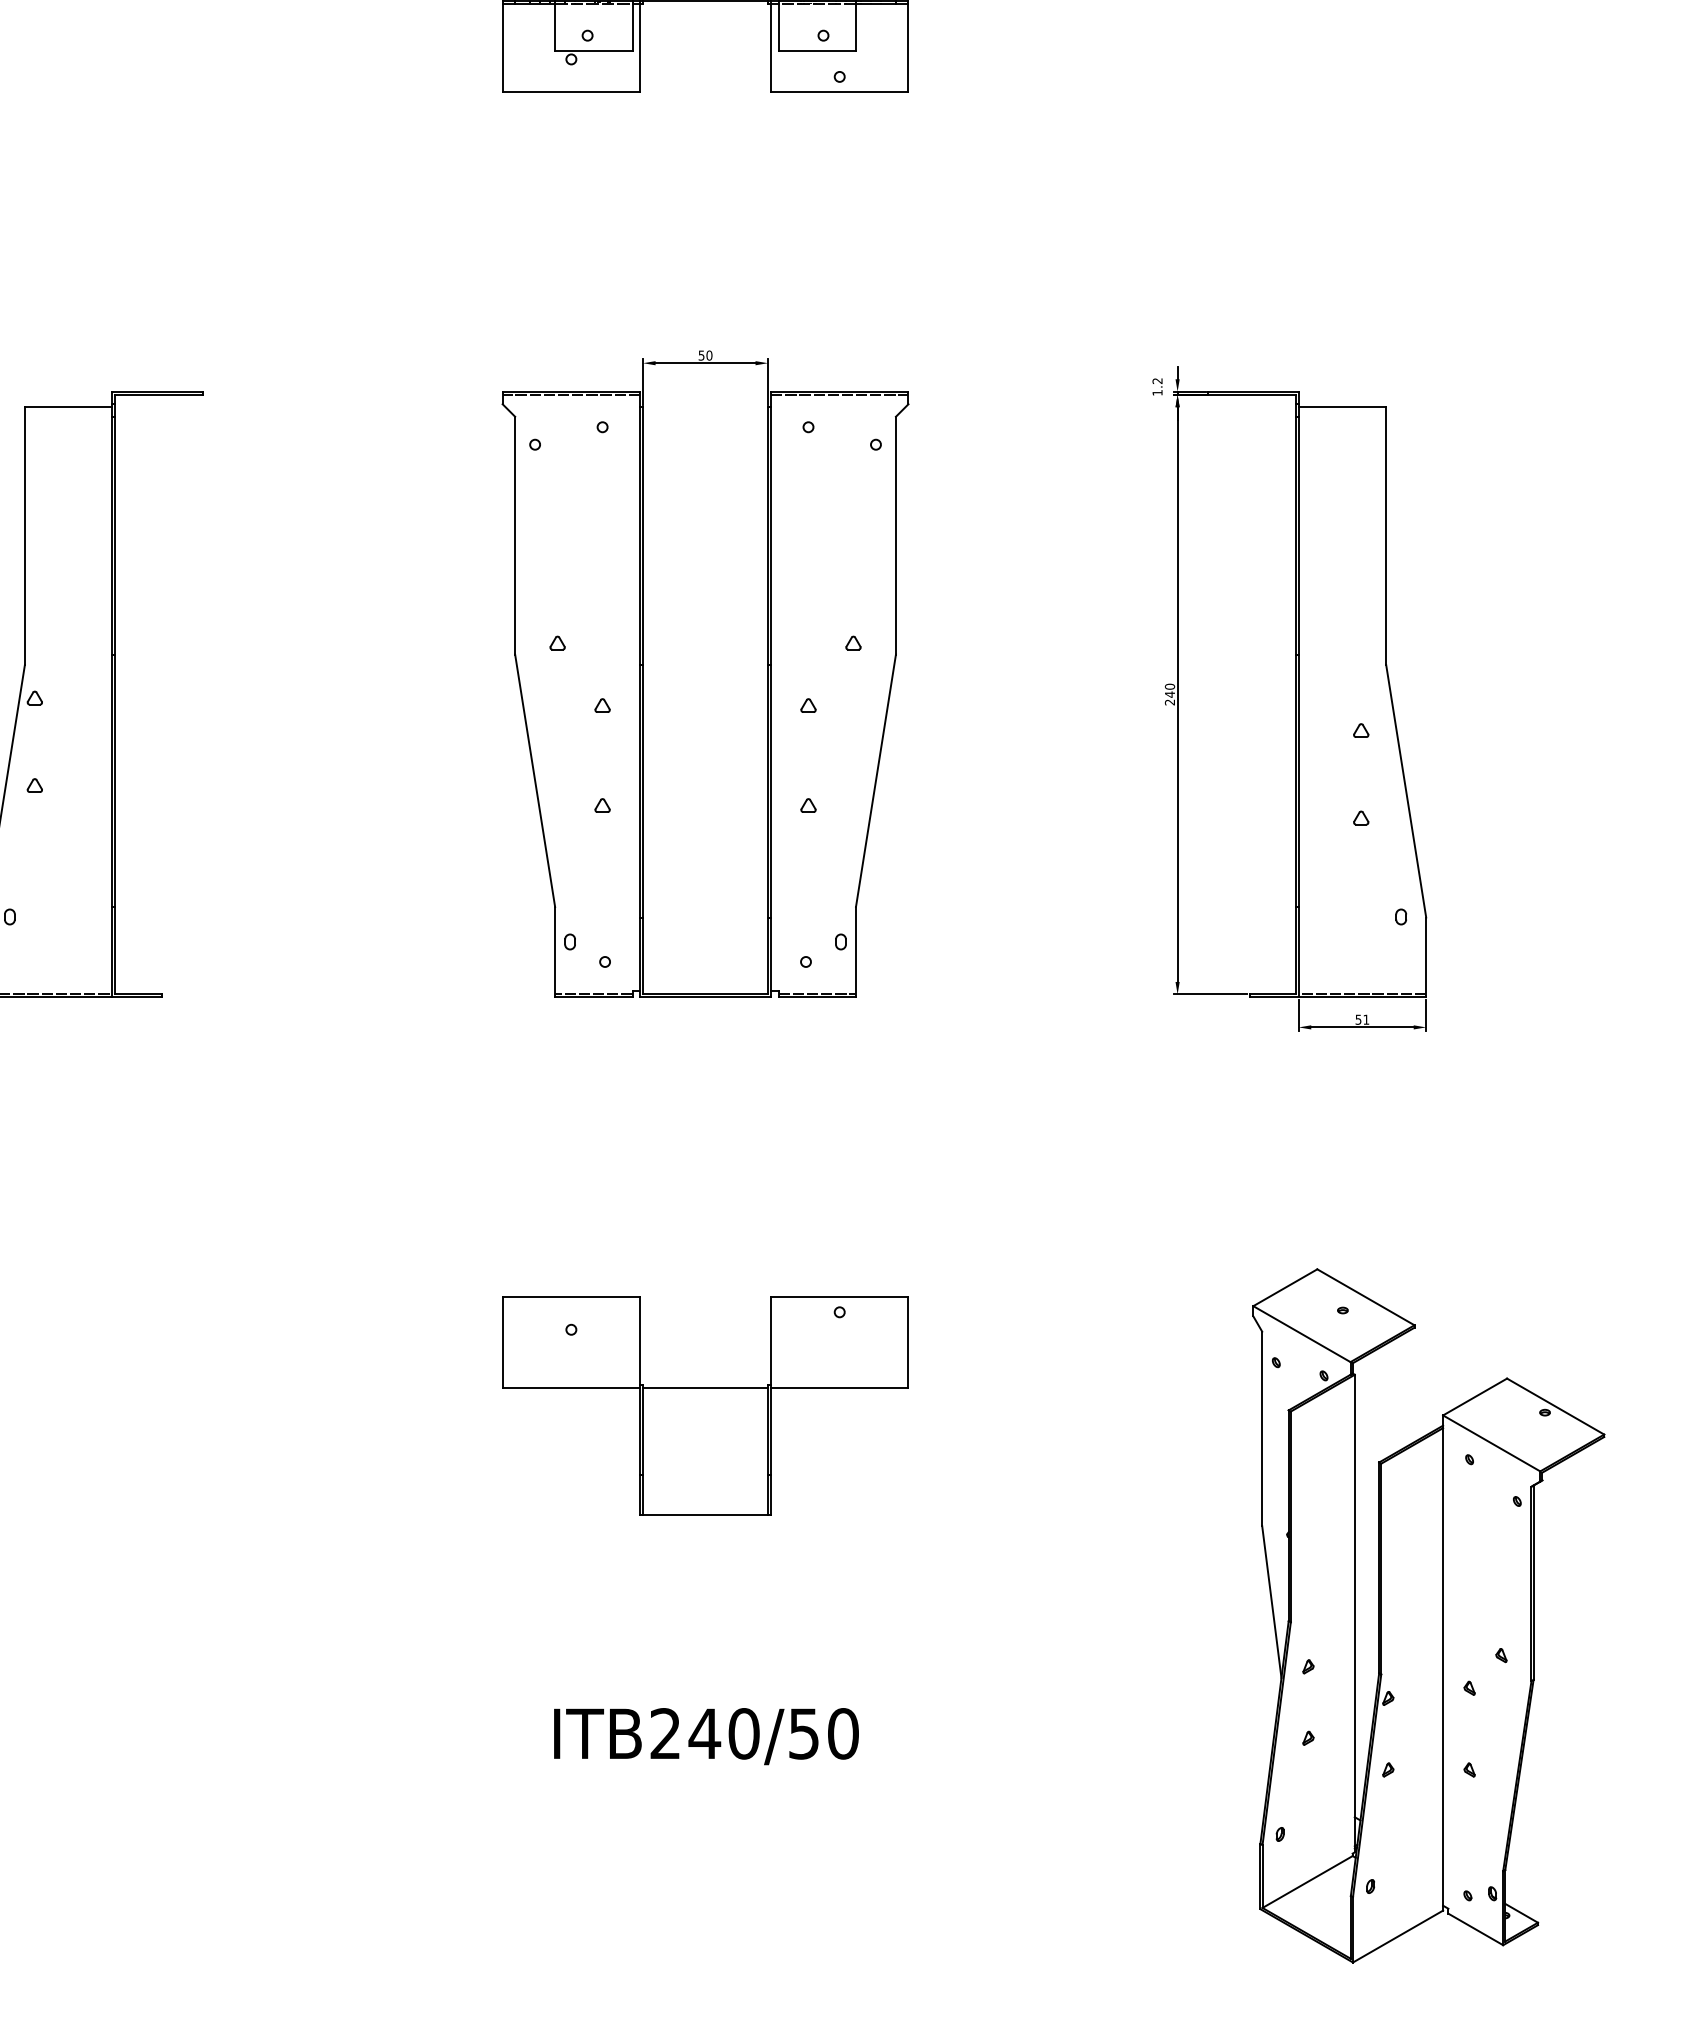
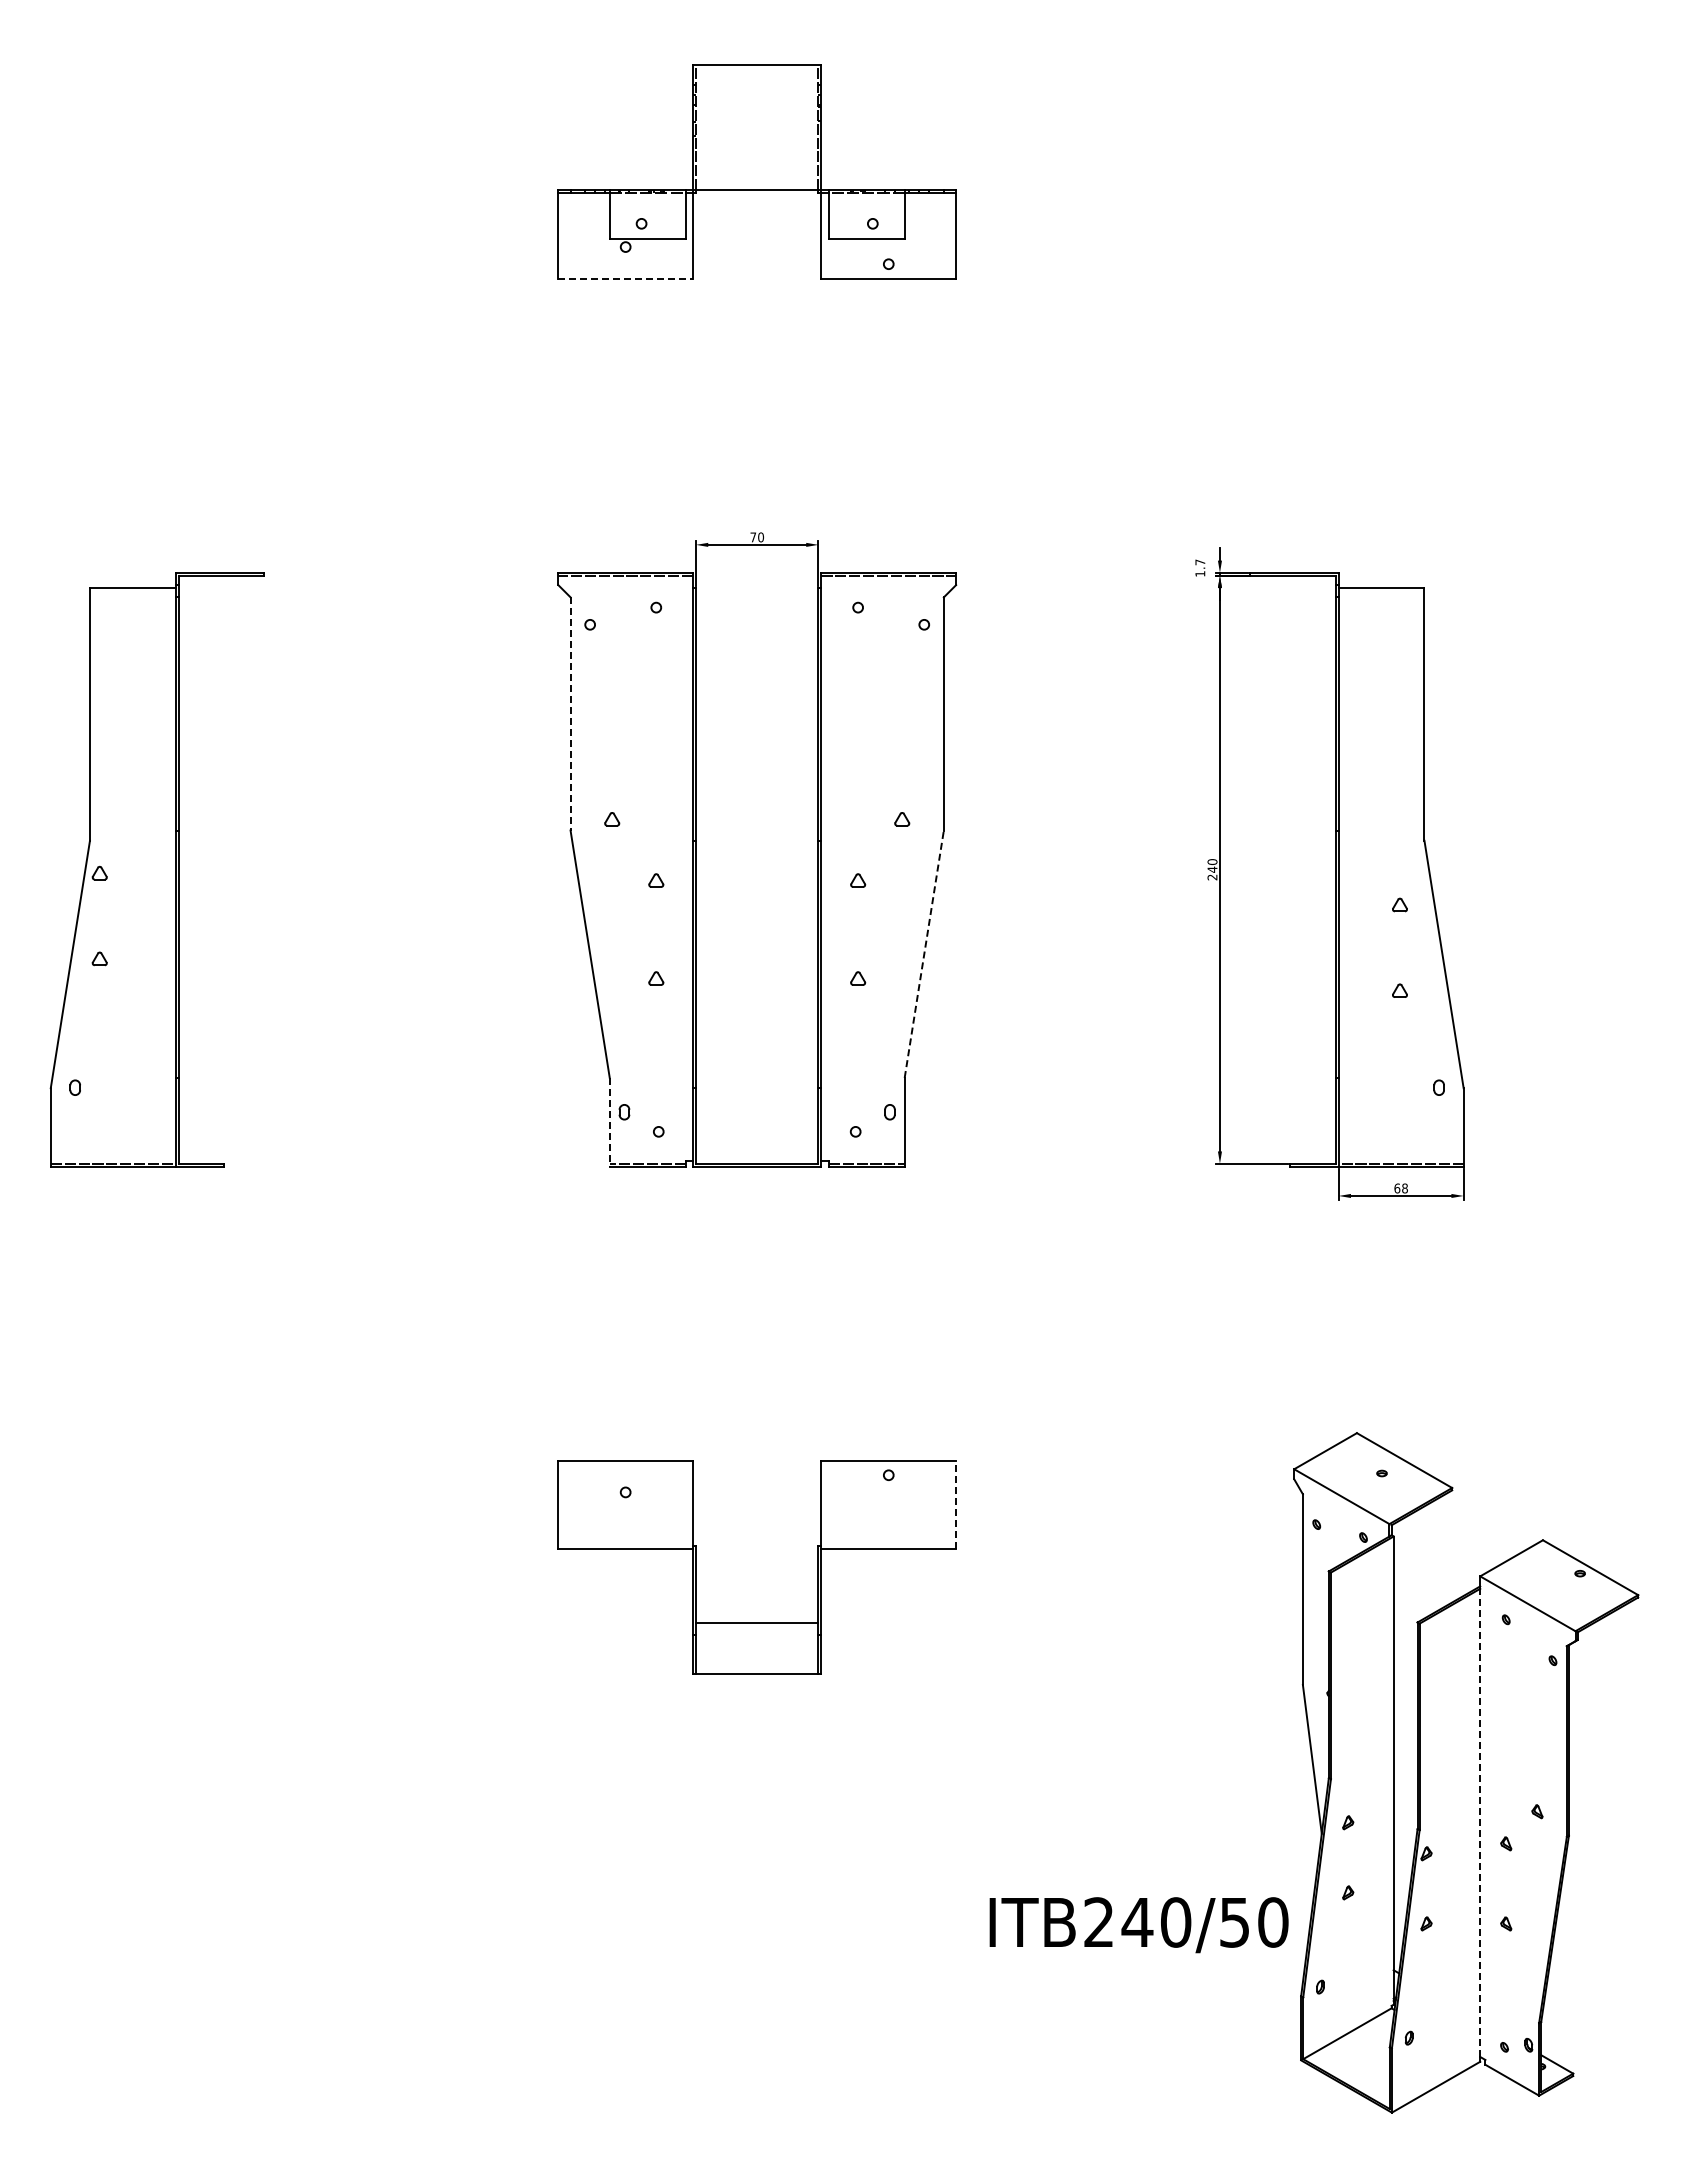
line: (572, 91) -> (626, 278), solid -> dashed
text: (701, 355) -> (753, 537), 50 -> 70
text: (1157, 381) -> (1200, 562), 1.2 -> 1.7
line: (515, 535) -> (570, 713), solid -> dashed
line: (876, 780) -> (924, 953), solid -> dashed
line: (554, 952) -> (609, 1122), solid -> dashed
text: (1361, 1019) -> (1400, 1188), 51 -> 68
line: (908, 1342) -> (956, 1504), solid -> dashed
line: (704, 1388) -> (756, 1623), moved
line: (1443, 1666) -> (1480, 1822), solid -> dashed
text: (705, 1736) -> (1138, 1925), moved

